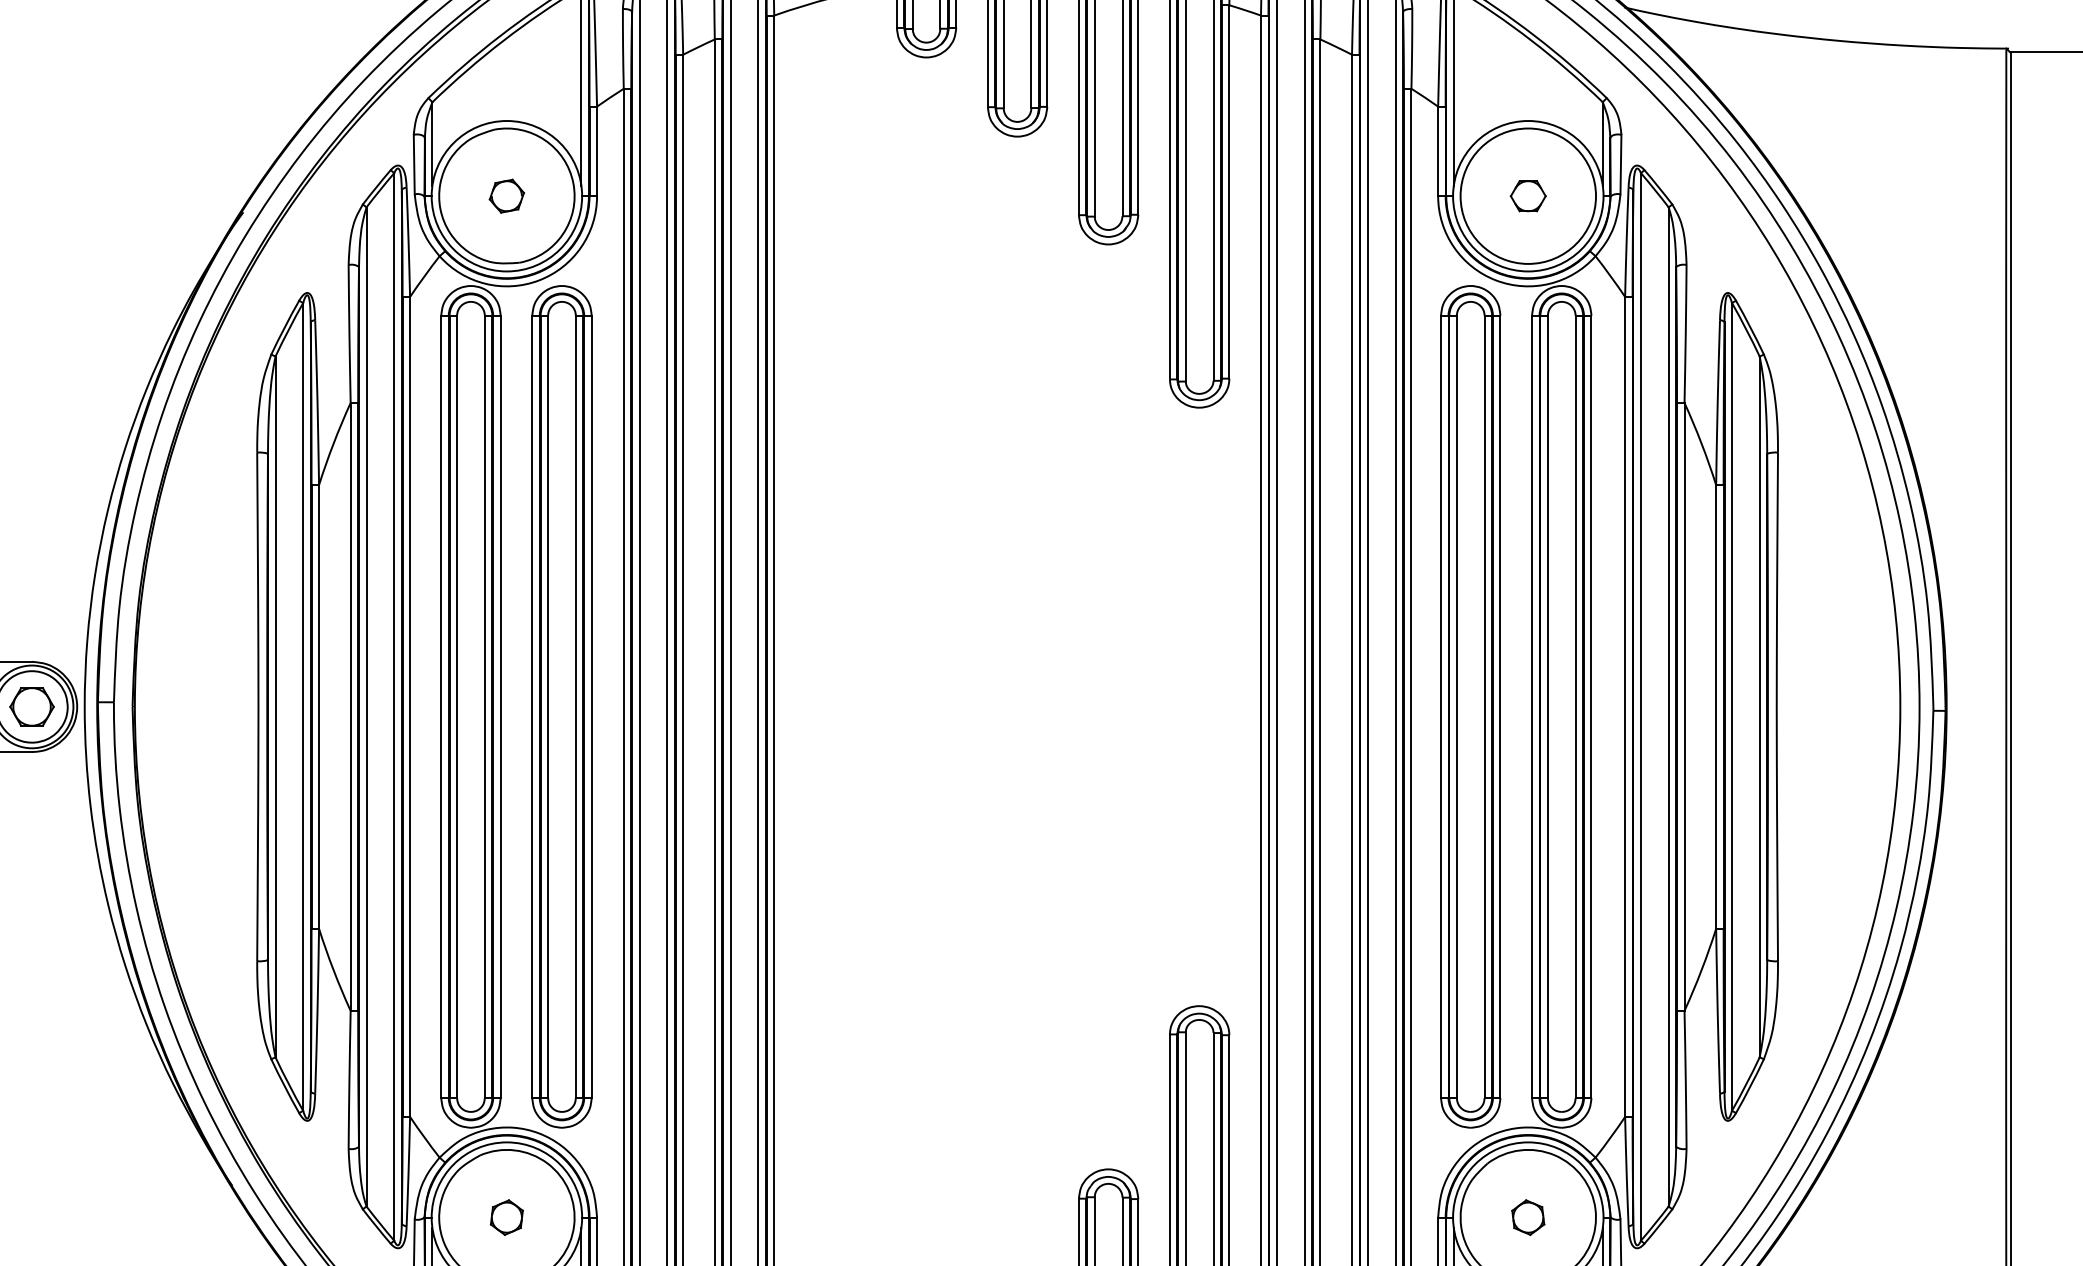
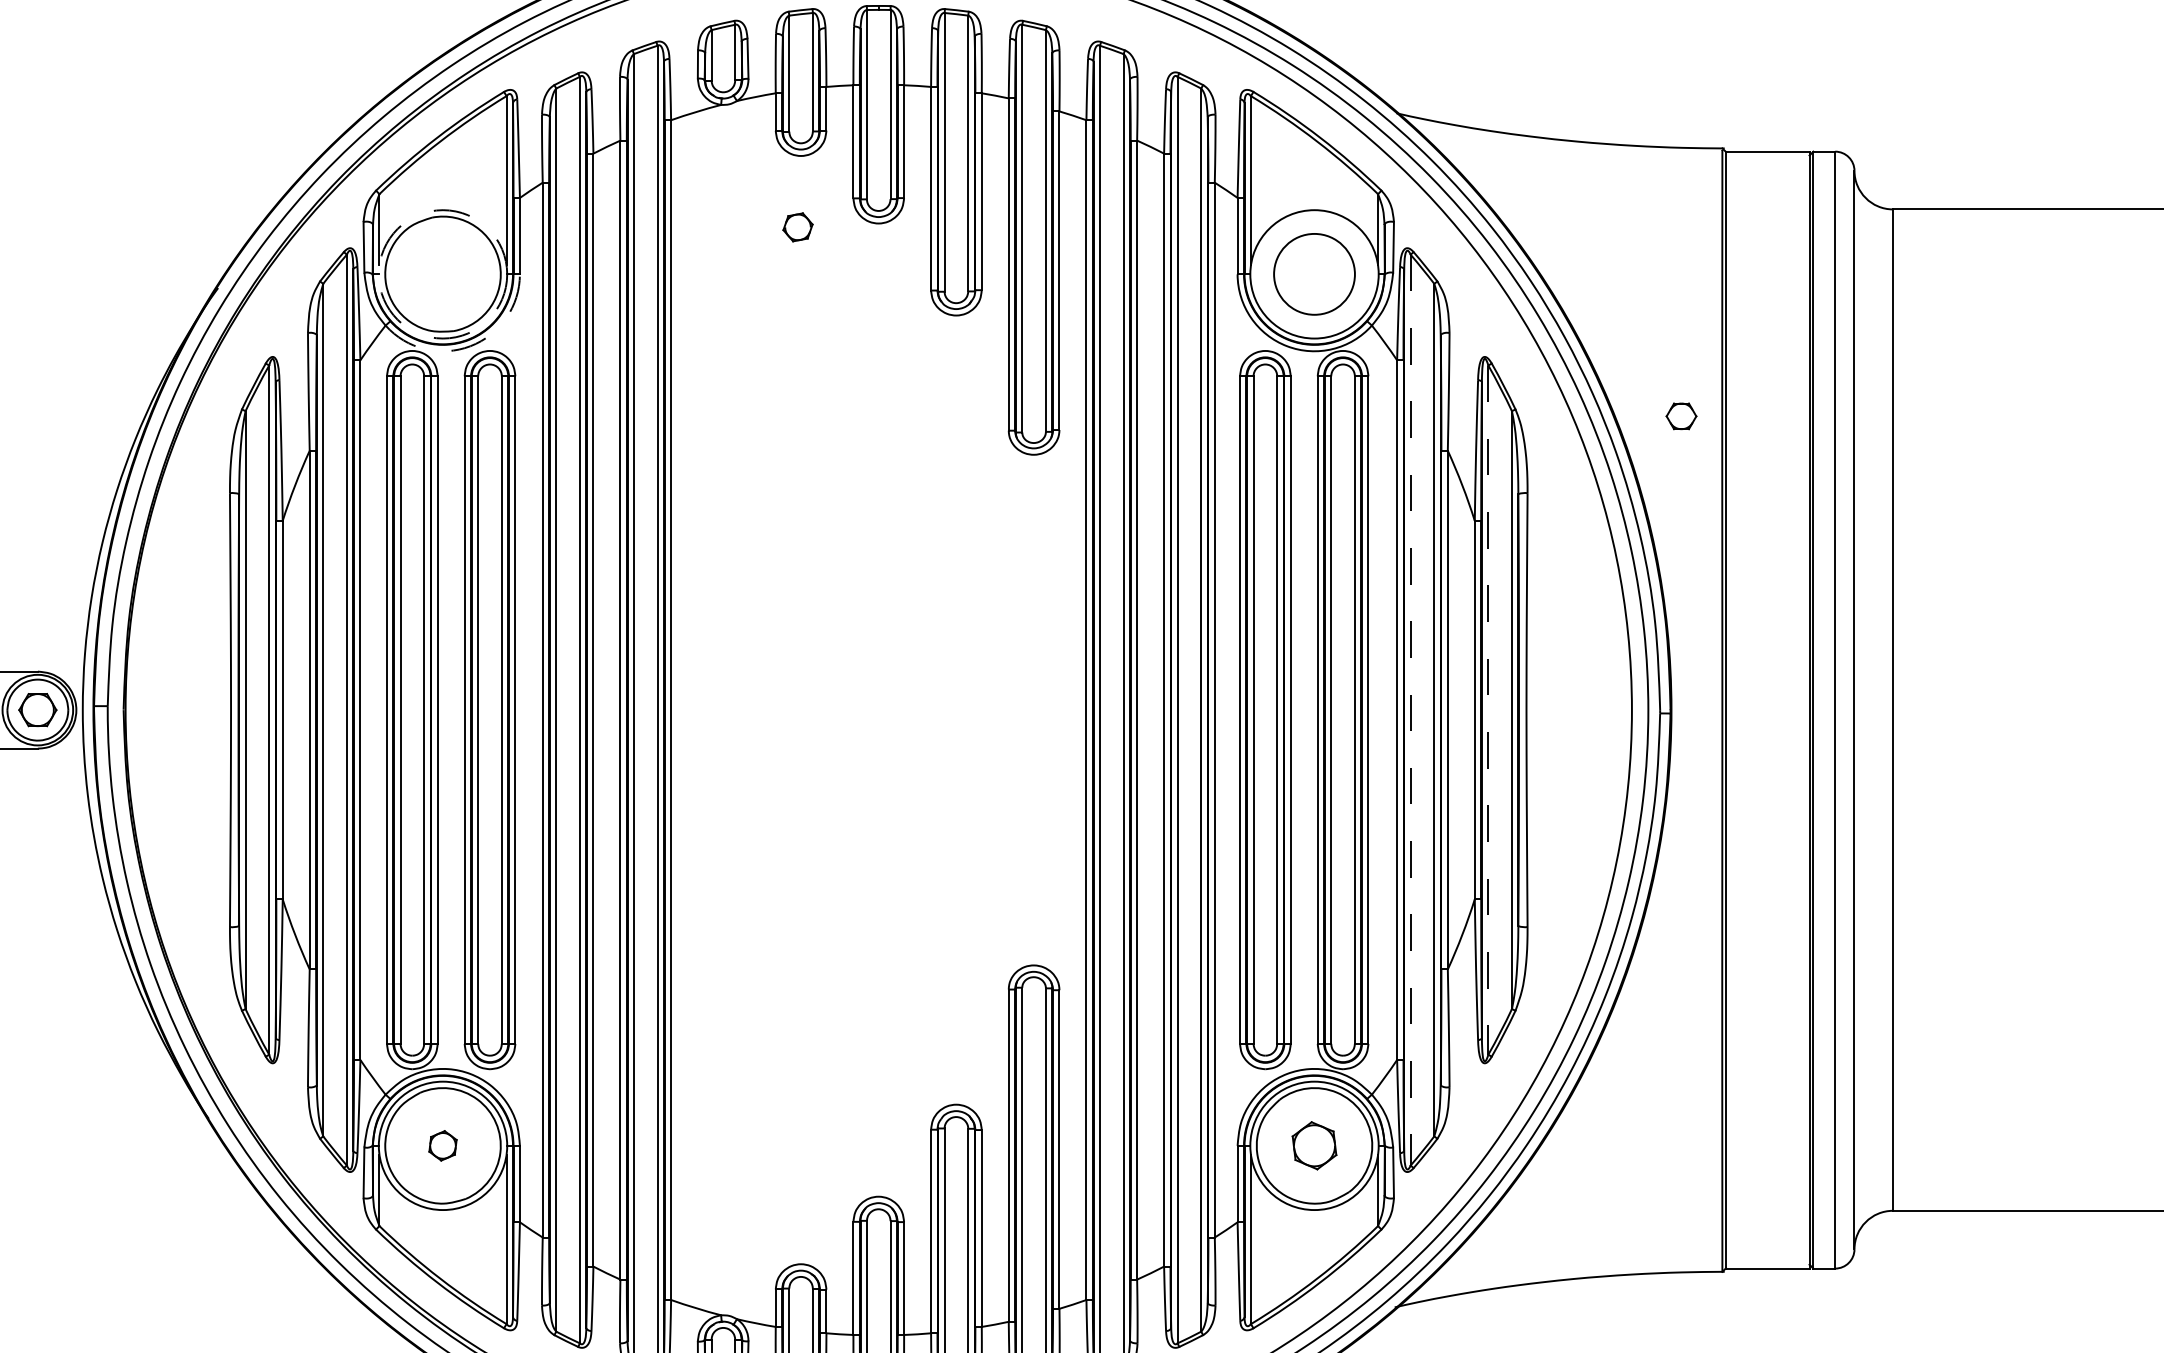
circle: (506, 196) -> (442, 274), solid -> dashed
part: (506, 196) -> (797, 227), moved
circle: (1528, 196) -> (1314, 274), size x0.7
part: (1528, 196) -> (1681, 416), moved
arc: (539, 280) -> (470, 346), solid -> dashed
line: (1640, 707) -> (1410, 710), solid -> dashed
line: (1732, 707) -> (1488, 710), solid -> dashed
part: (1528, 1217) -> (1314, 1145), size x1.6

